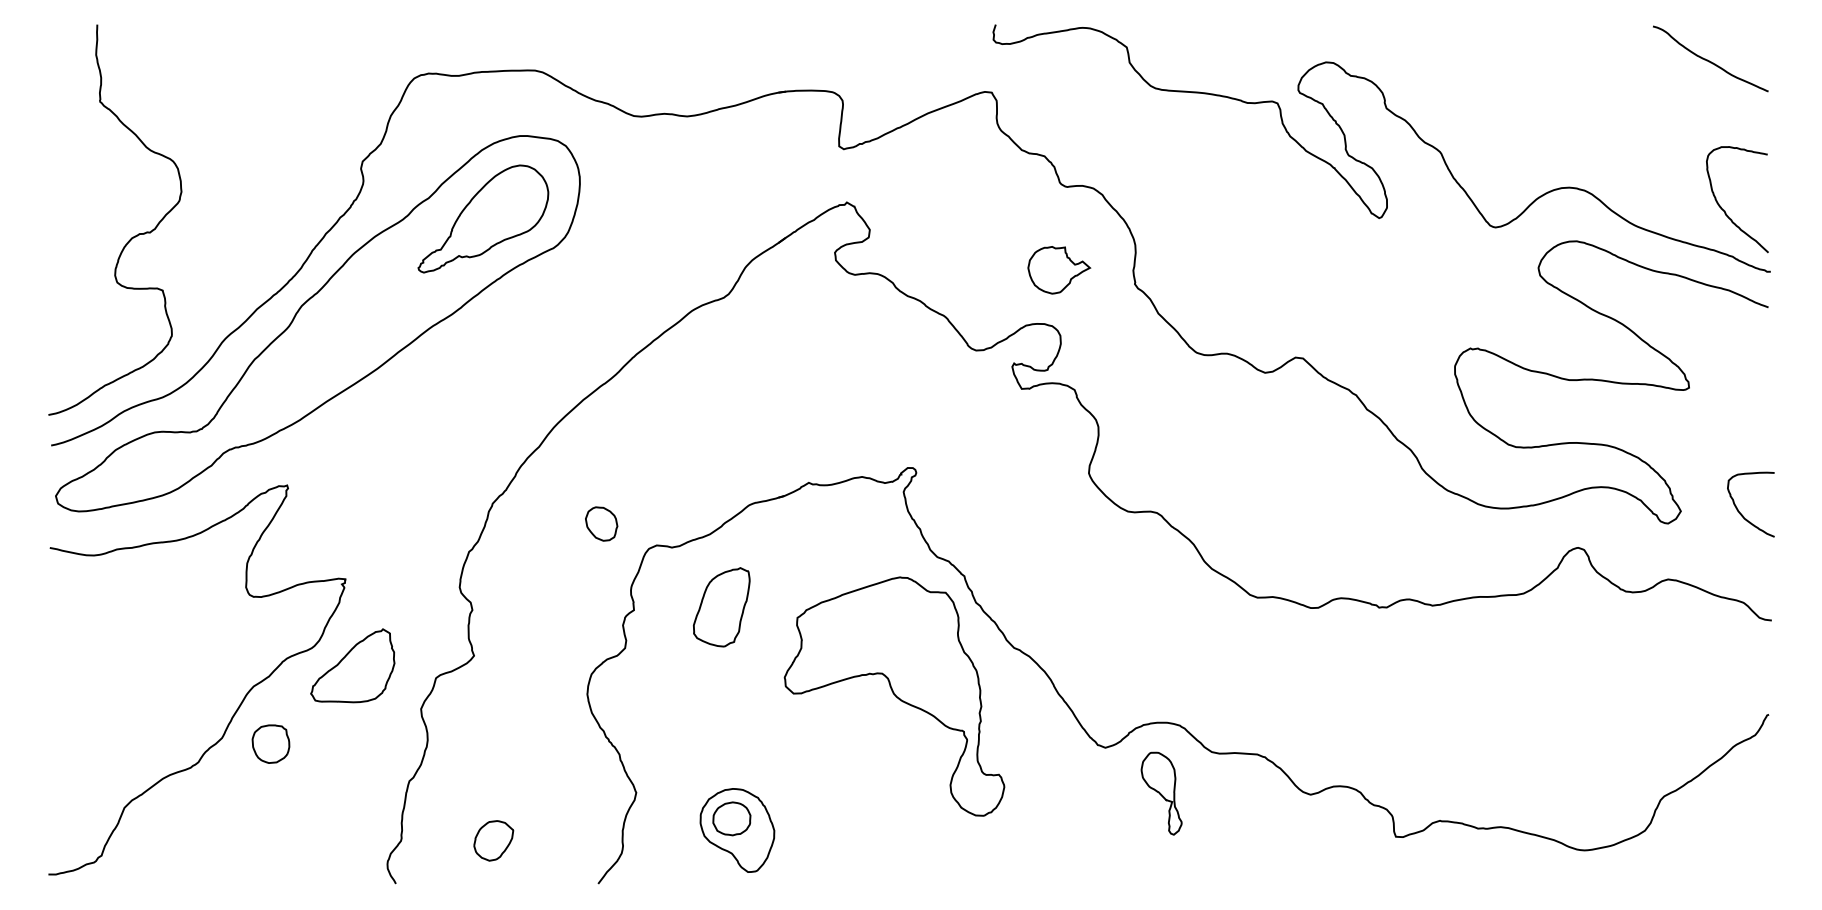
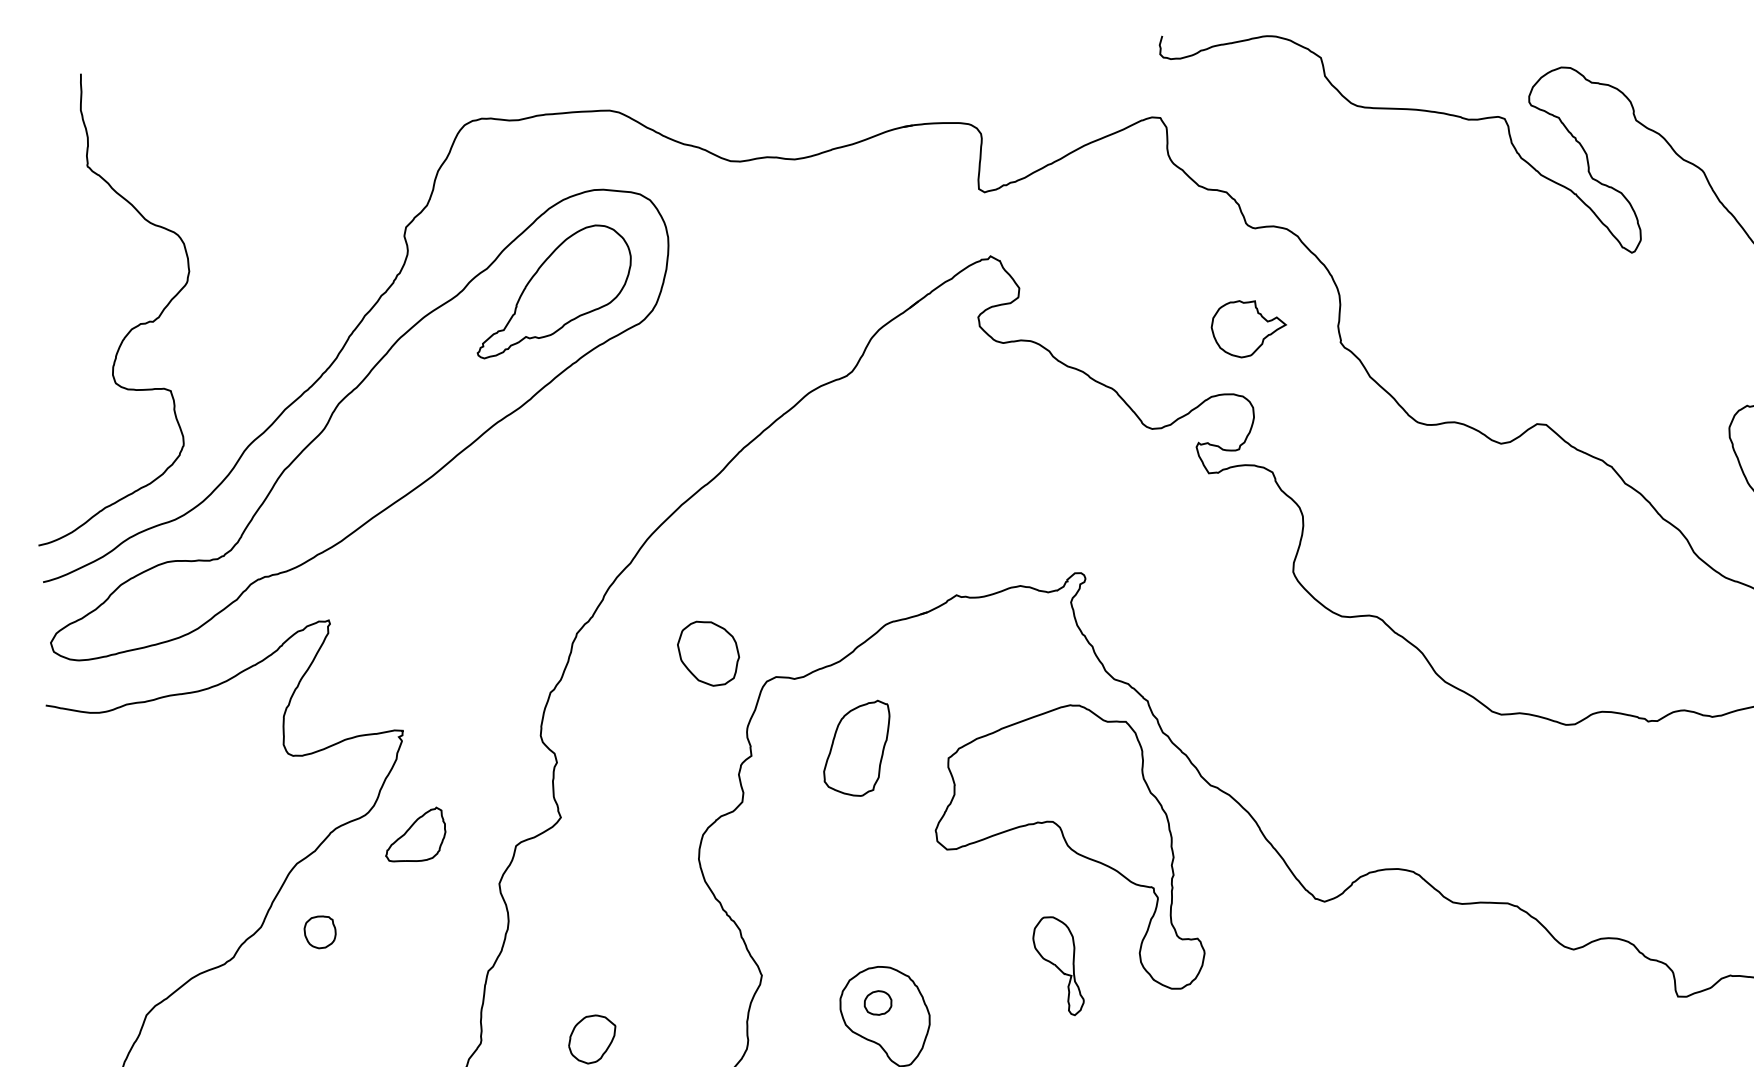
part: (601, 523) -> (708, 652), size x1.6
part: (352, 665) -> (414, 834), size x0.6
part: (270, 743) -> (319, 931), size x0.7
part: (1161, 793) -> (1058, 966), moved
part: (731, 818) -> (877, 1002), size x0.6

